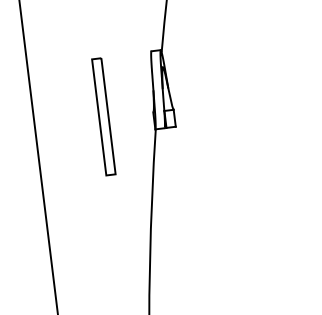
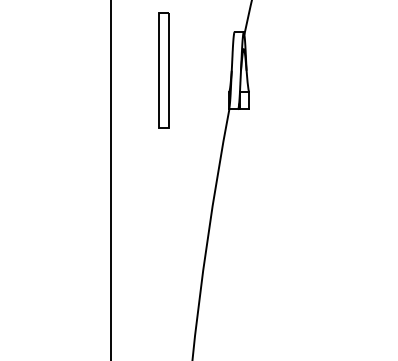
part: (103, 116) -> (163, 70), moved

